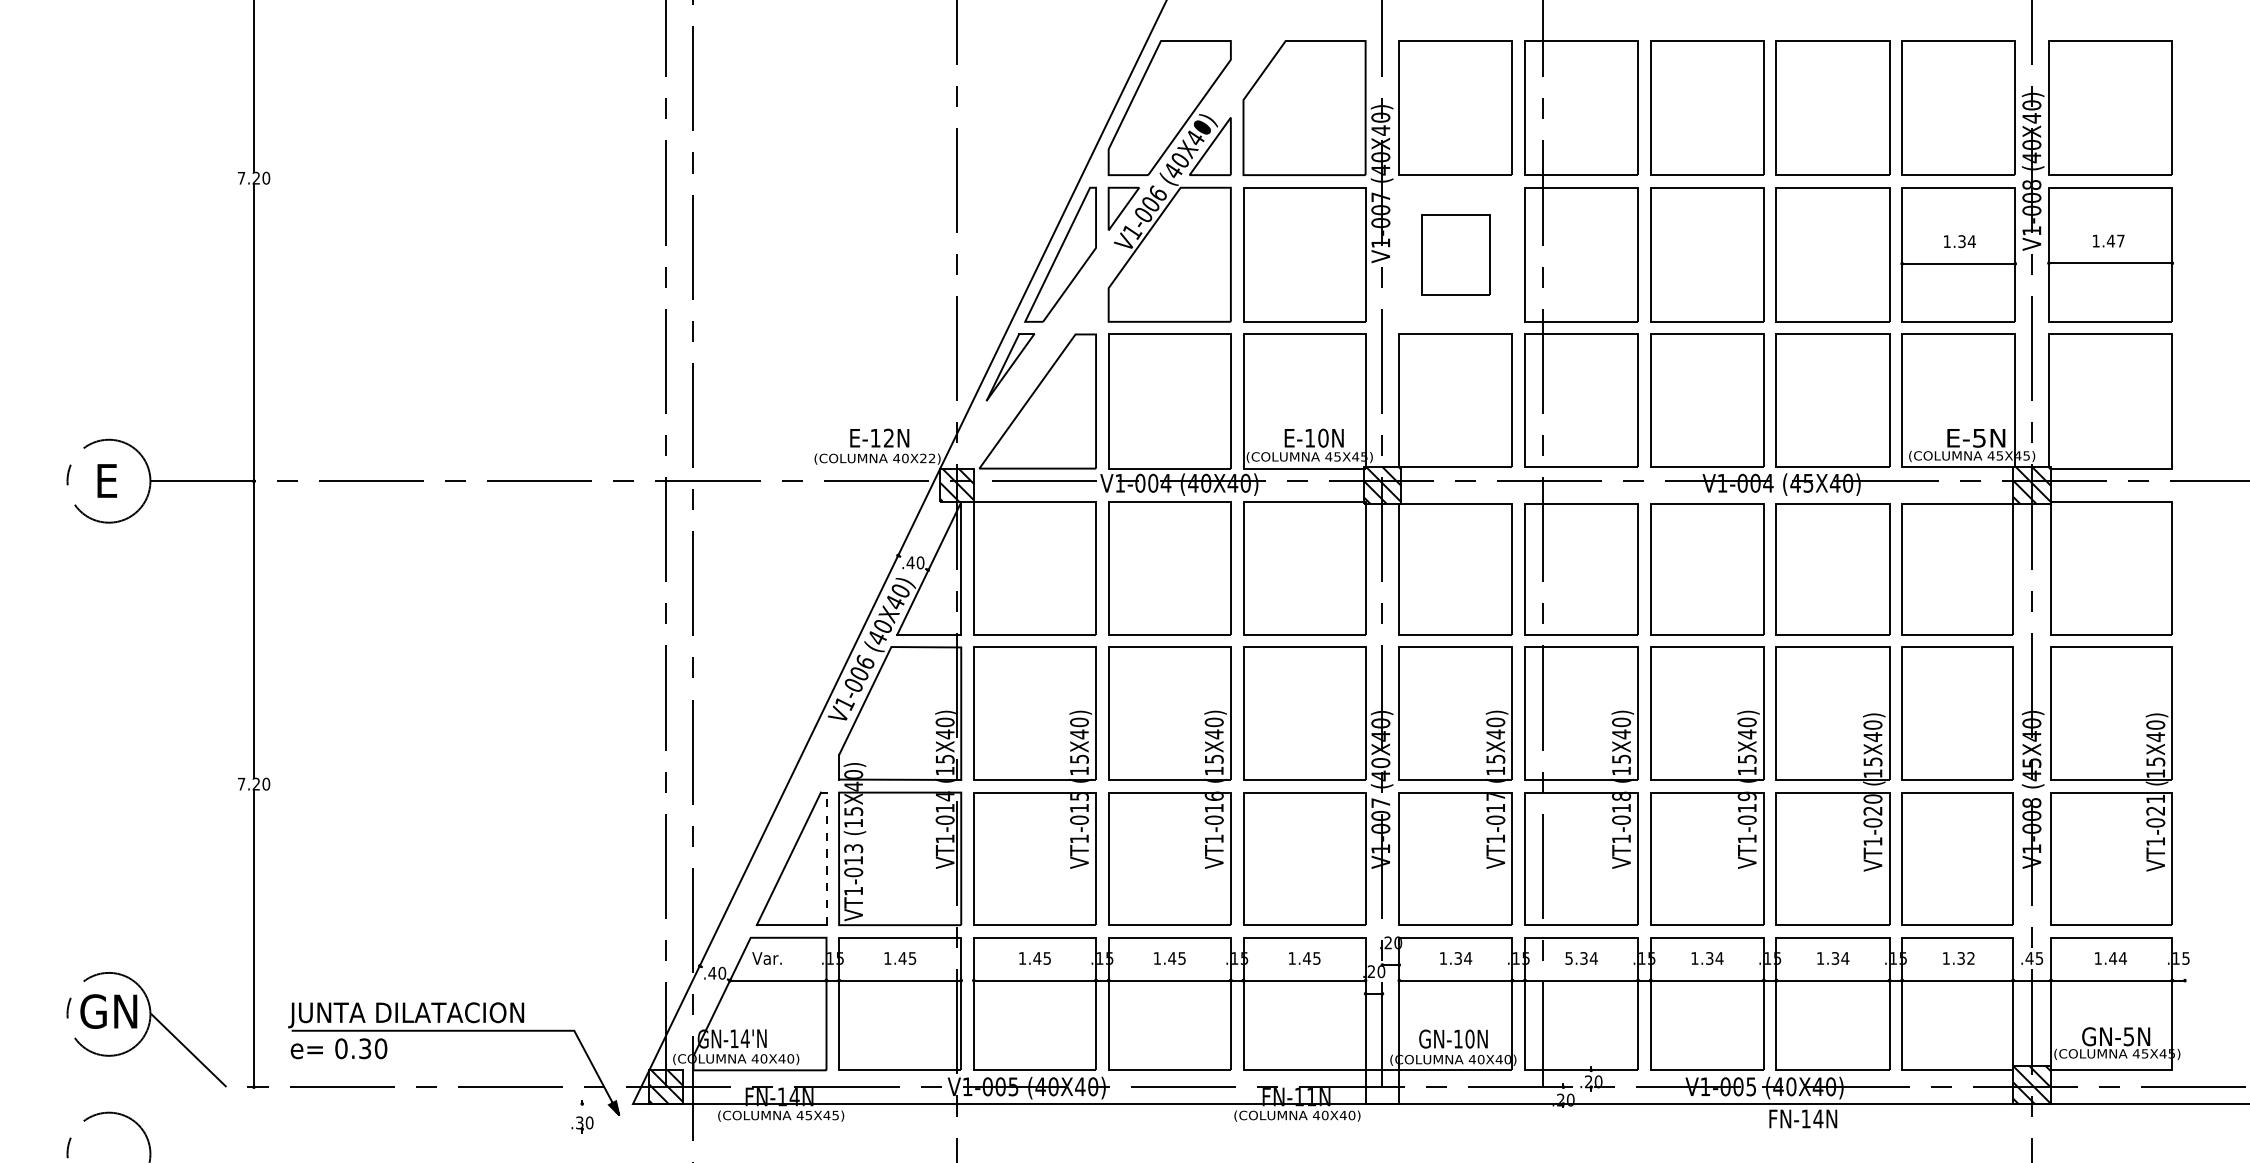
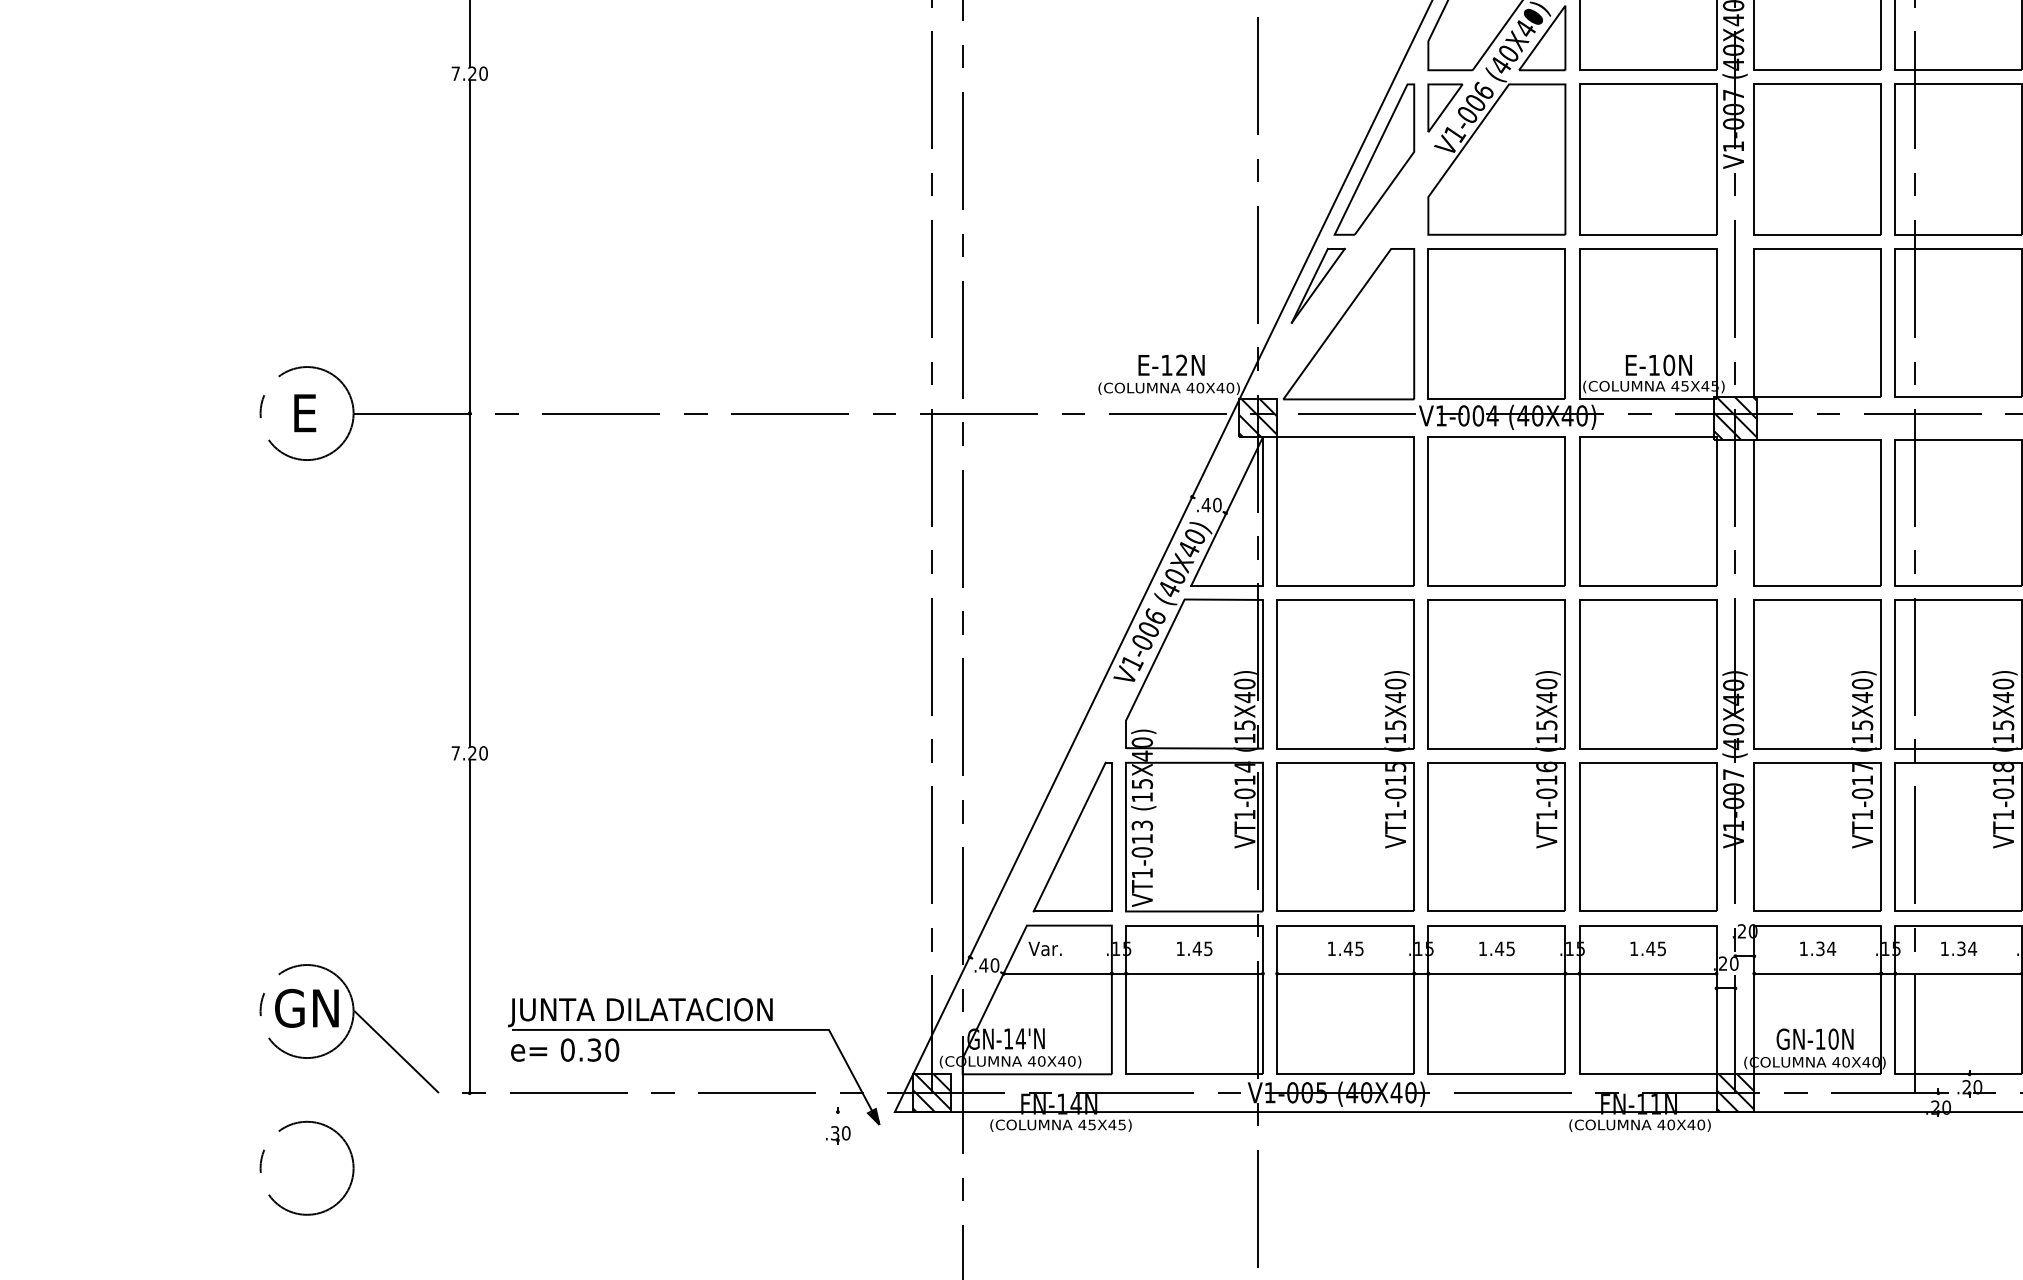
part: (1455, 254) -> (1817, 159), size x1.67
text: (927, 458) -> (1225, 388), 40X22) -> 40X40)
line: (826, 858) -> (1111, 836), dashed -> solid
text: (1568, 958) -> (1944, 948), 5.34 -> 1.34
hatch: (1382, 1086) -> (1735, 1092), added

